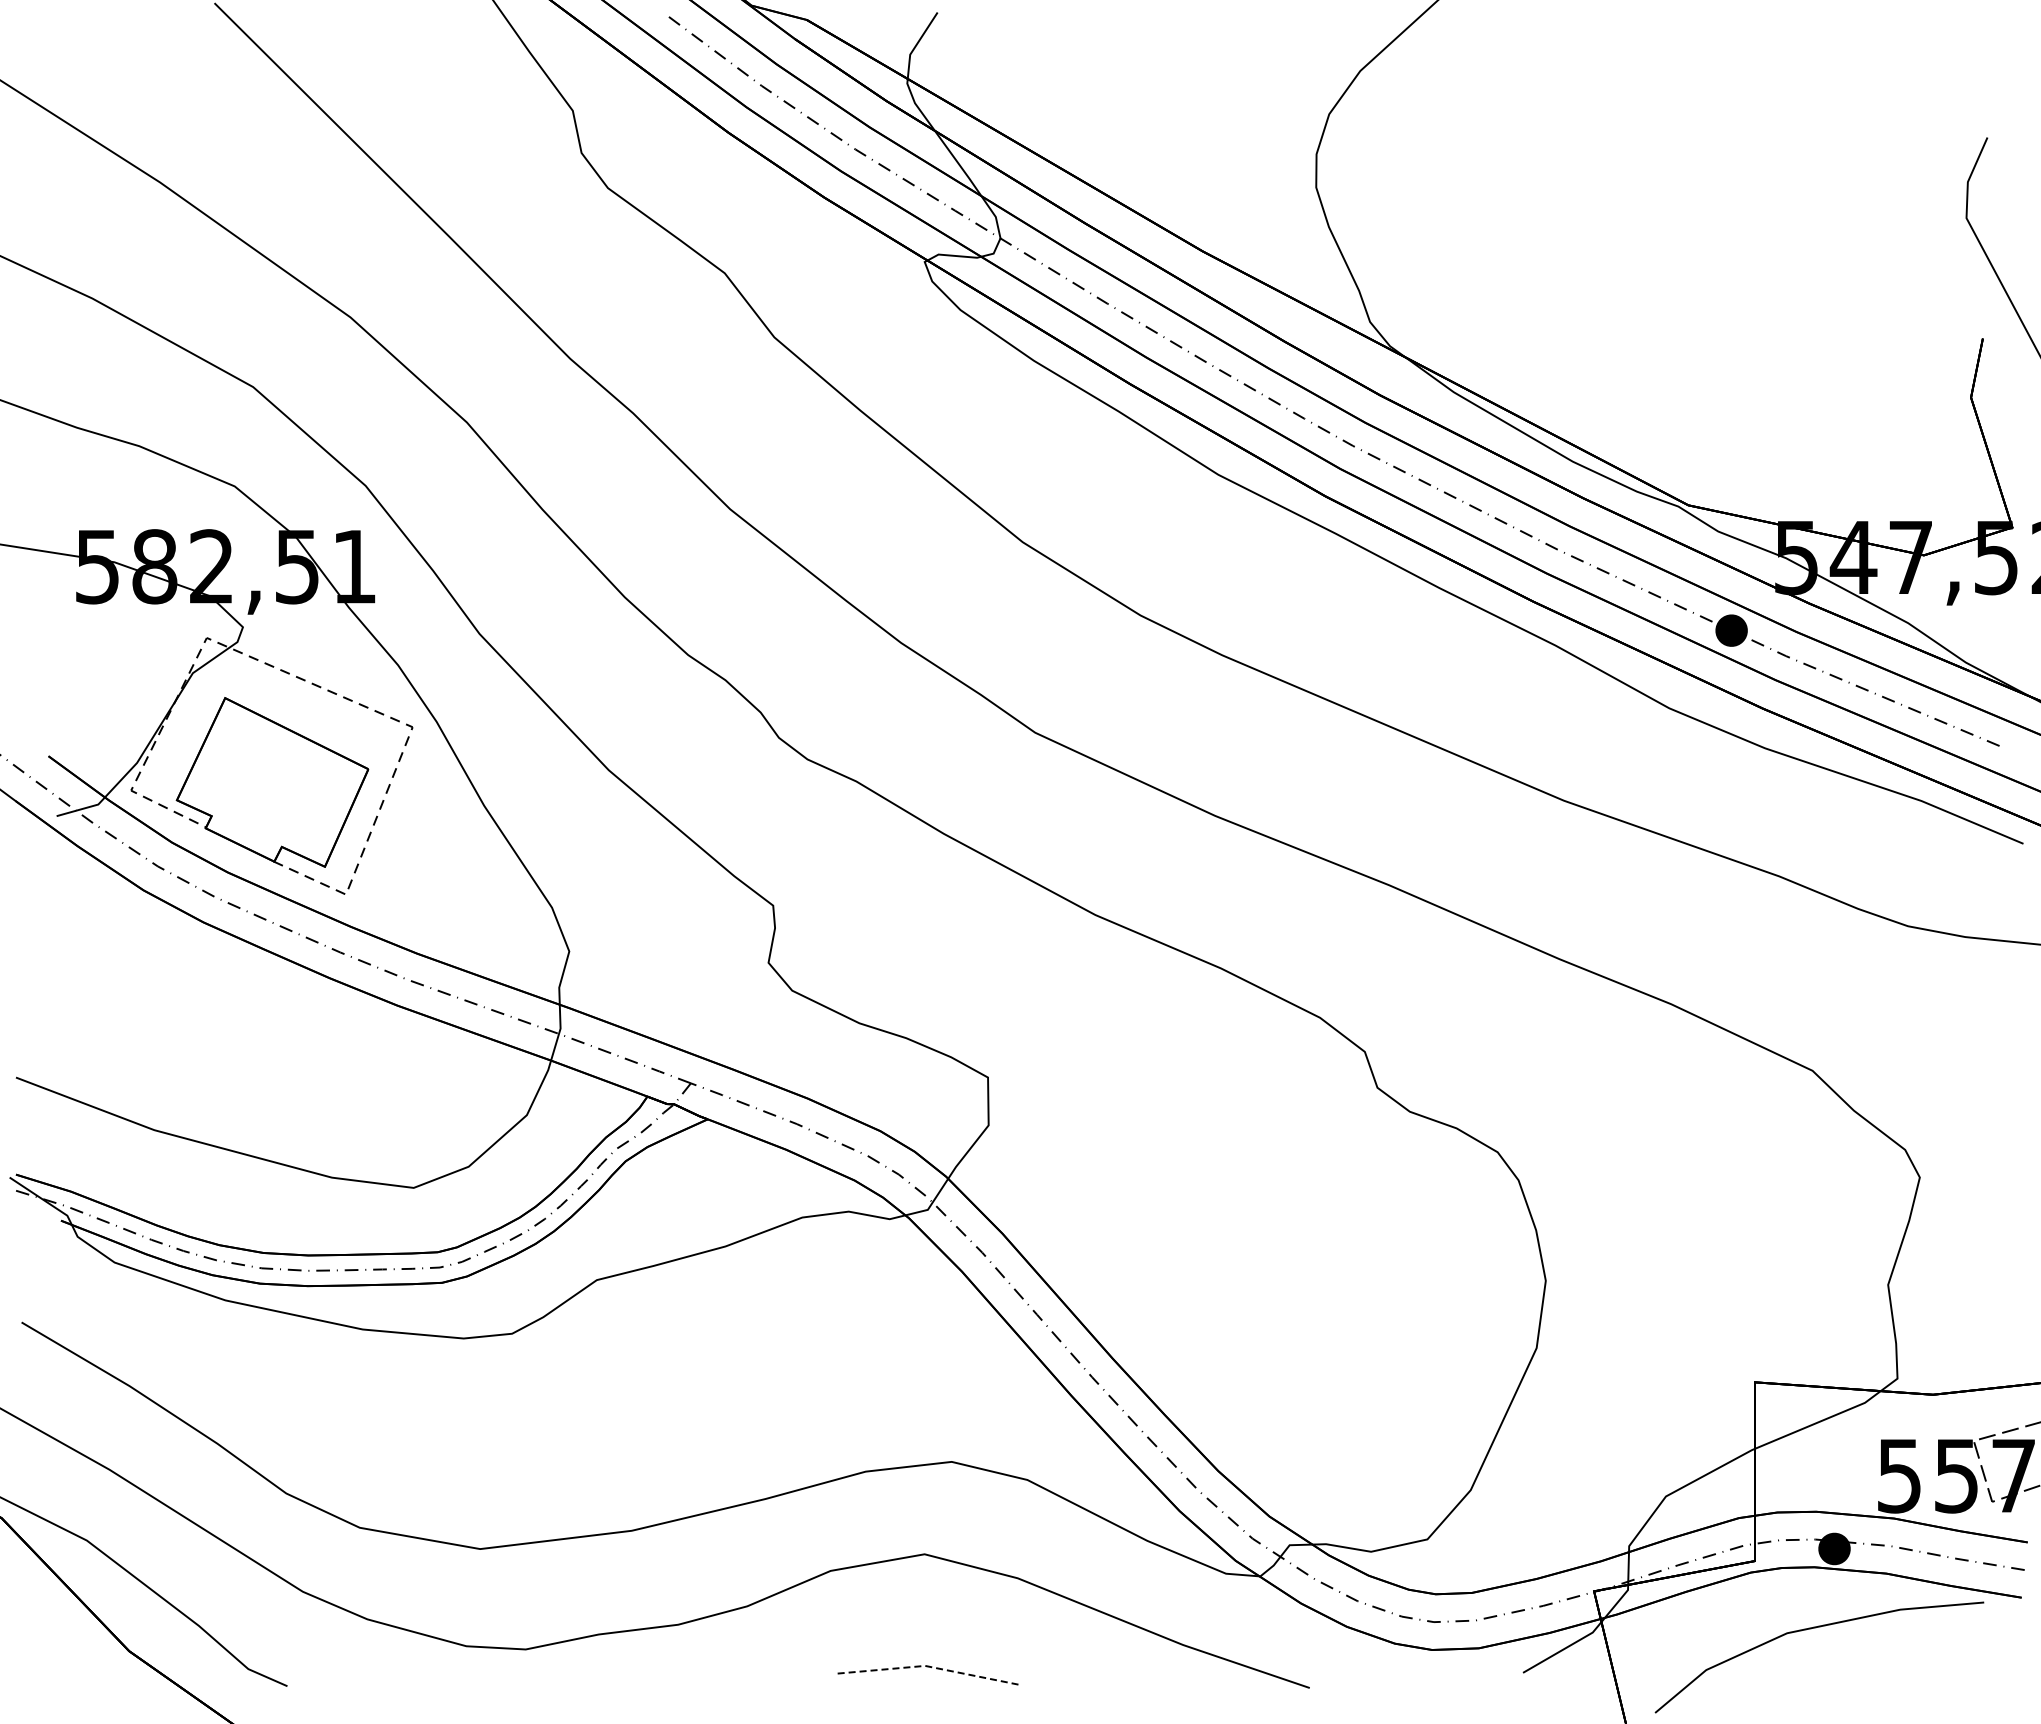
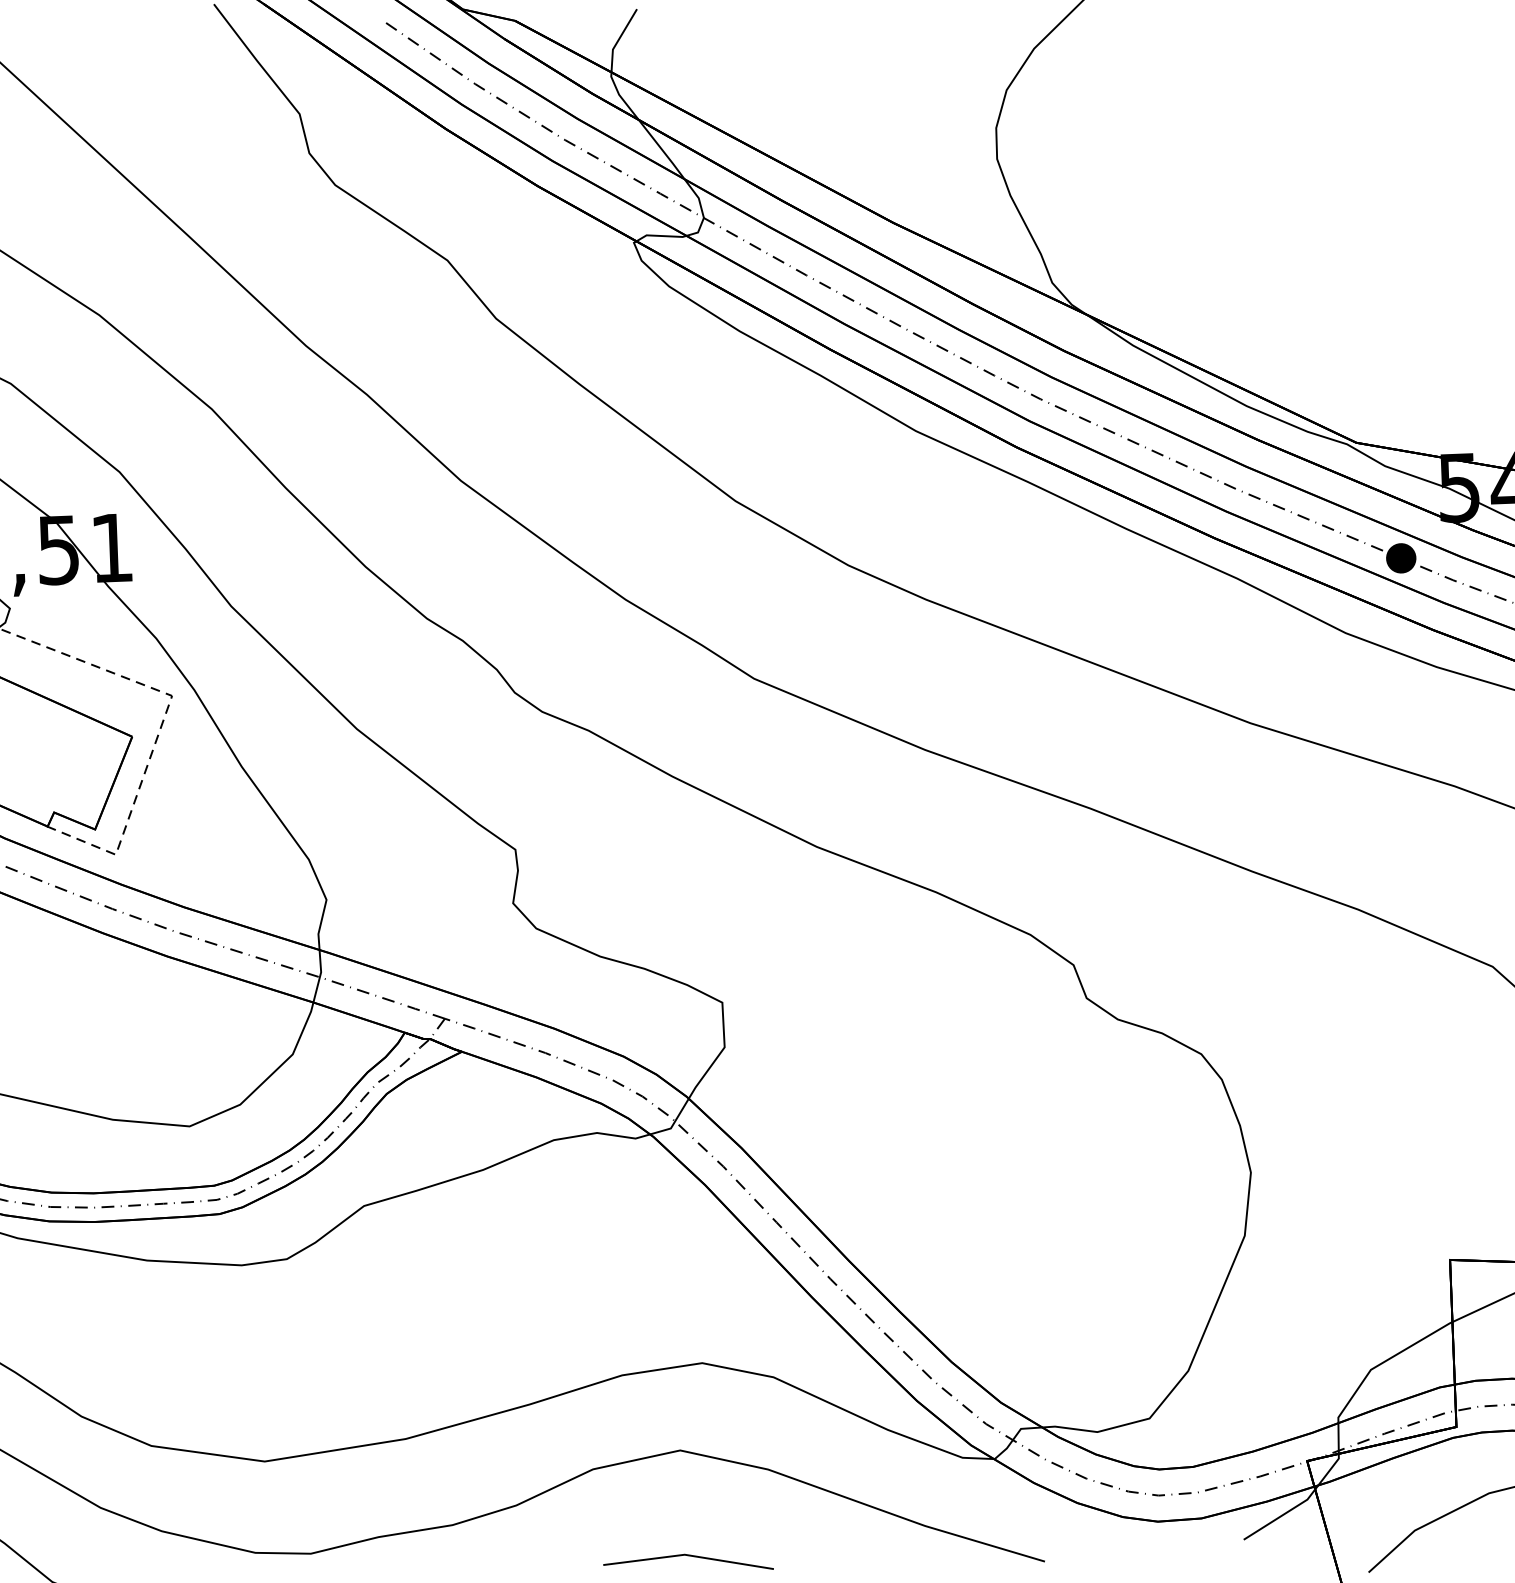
line: (929, 1666) -> (688, 1555), dashed -> solid

